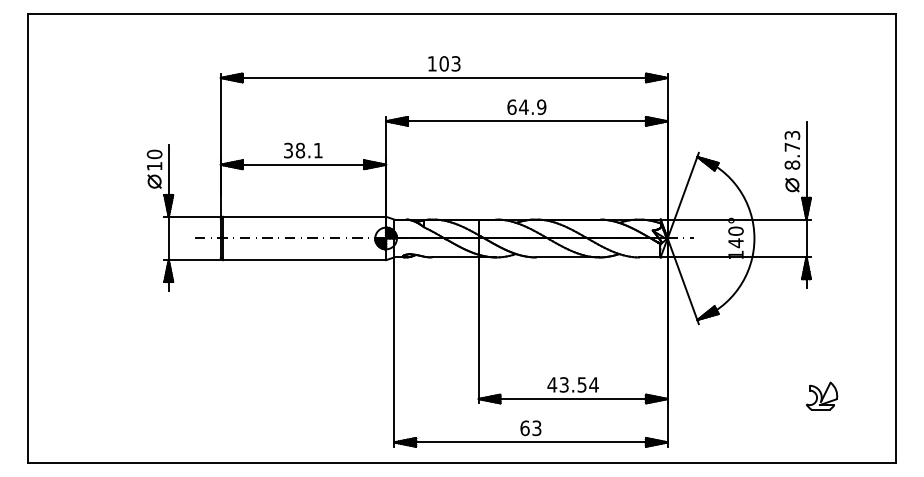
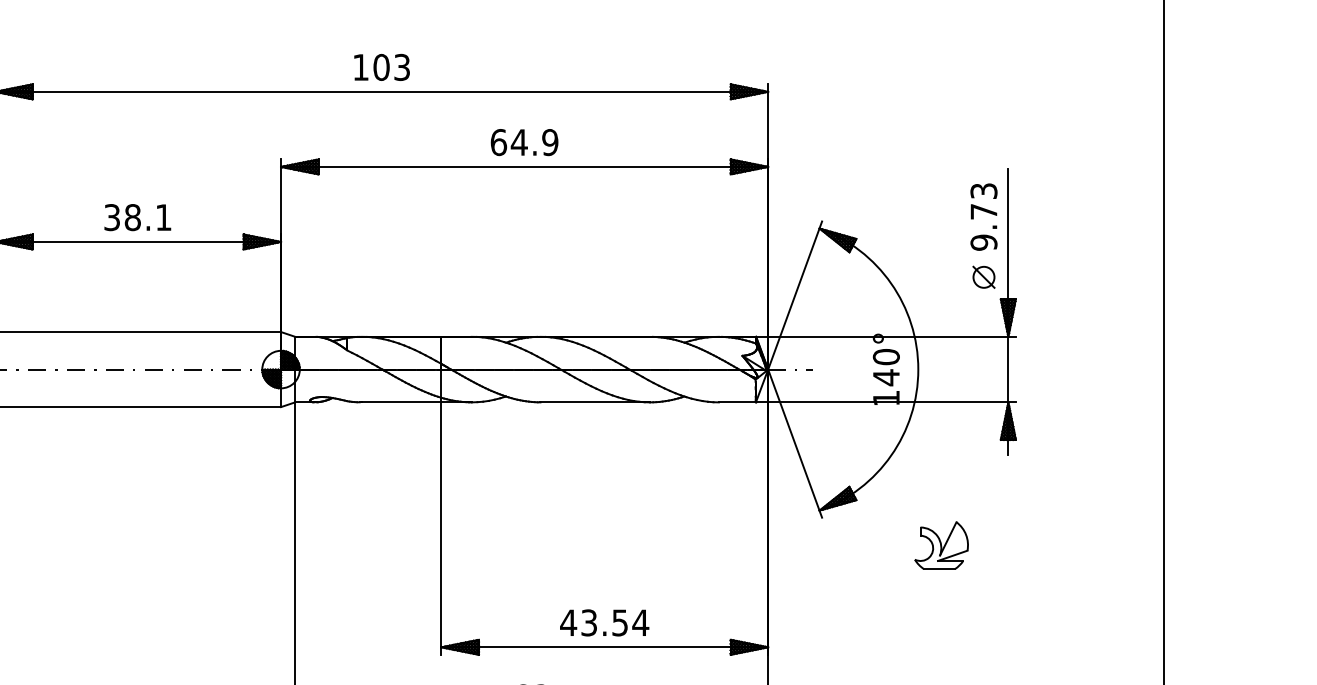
text: (792, 164) -> (984, 241), 8.73 -> 9.73
part: (822, 395) -> (942, 544), moved

